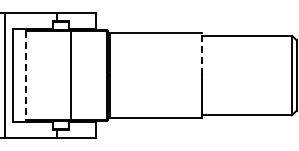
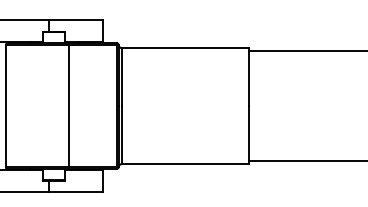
line: (202, 53) -> (249, 75), dashed -> solid
line: (25, 75) -> (5, 106), dashed -> solid

